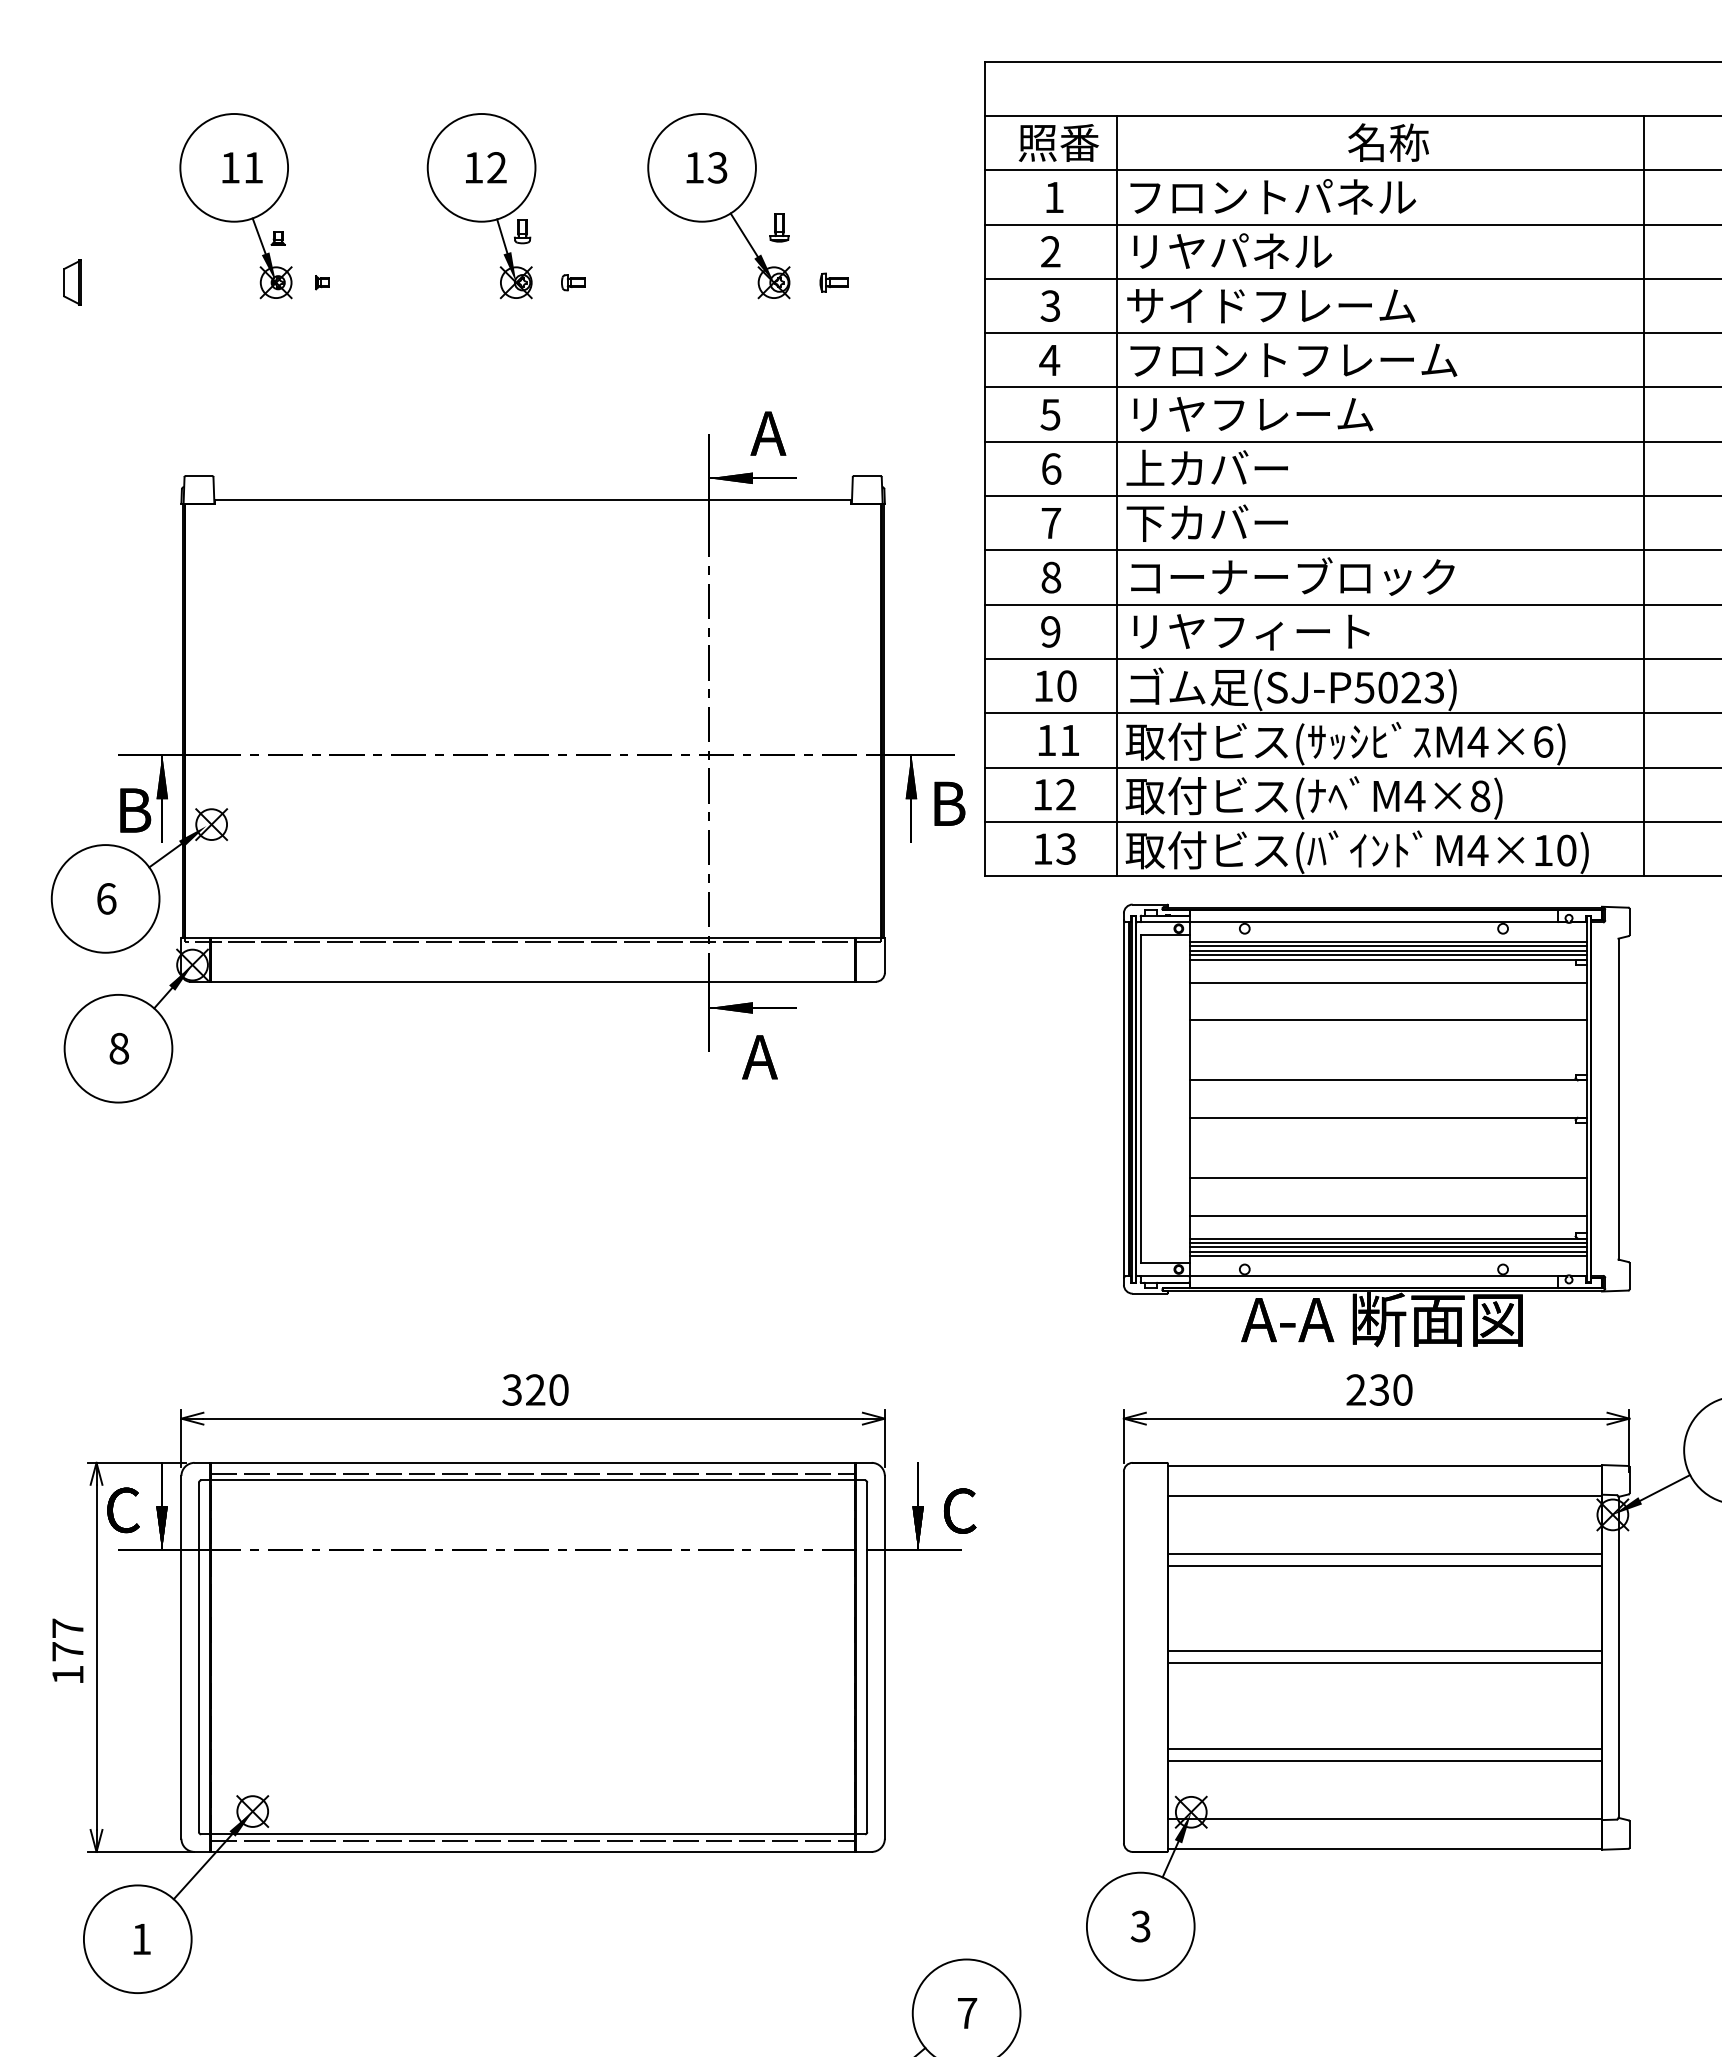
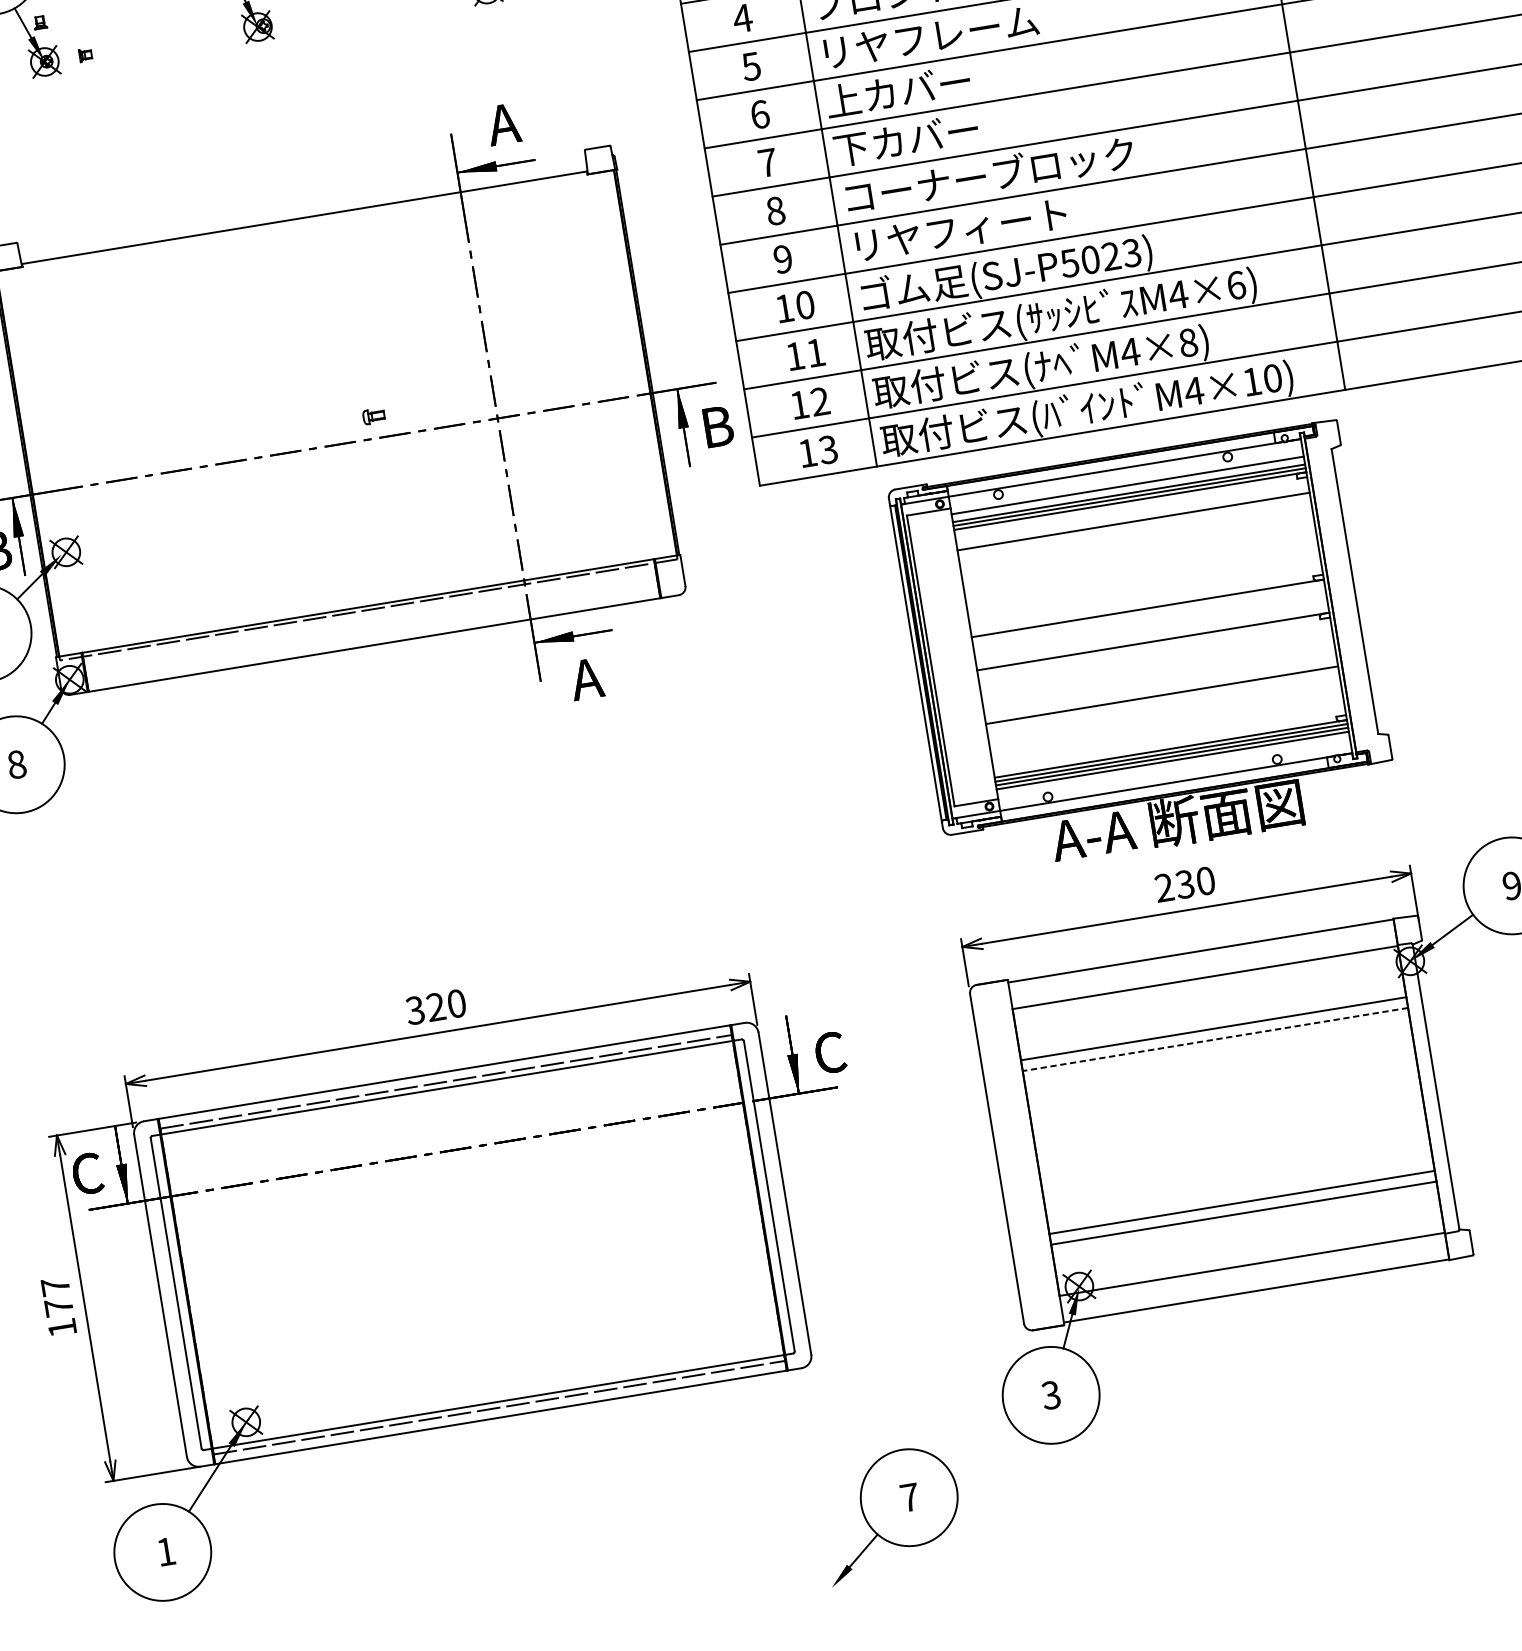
part: (573, 282) -> (373, 416), moved
line: (1387, 946) -> (1127, 489), removed
line: (1387, 1020) -> (1138, 555), removed
line: (1387, 1215) -> (1166, 728), removed
line: (1387, 1256) -> (1172, 764), removed
line: (1384, 1565) -> (1215, 1039), solid -> dashed
line: (1384, 1651) -> (1227, 1115), removed
line: (1384, 1663) -> (1229, 1126), removed

